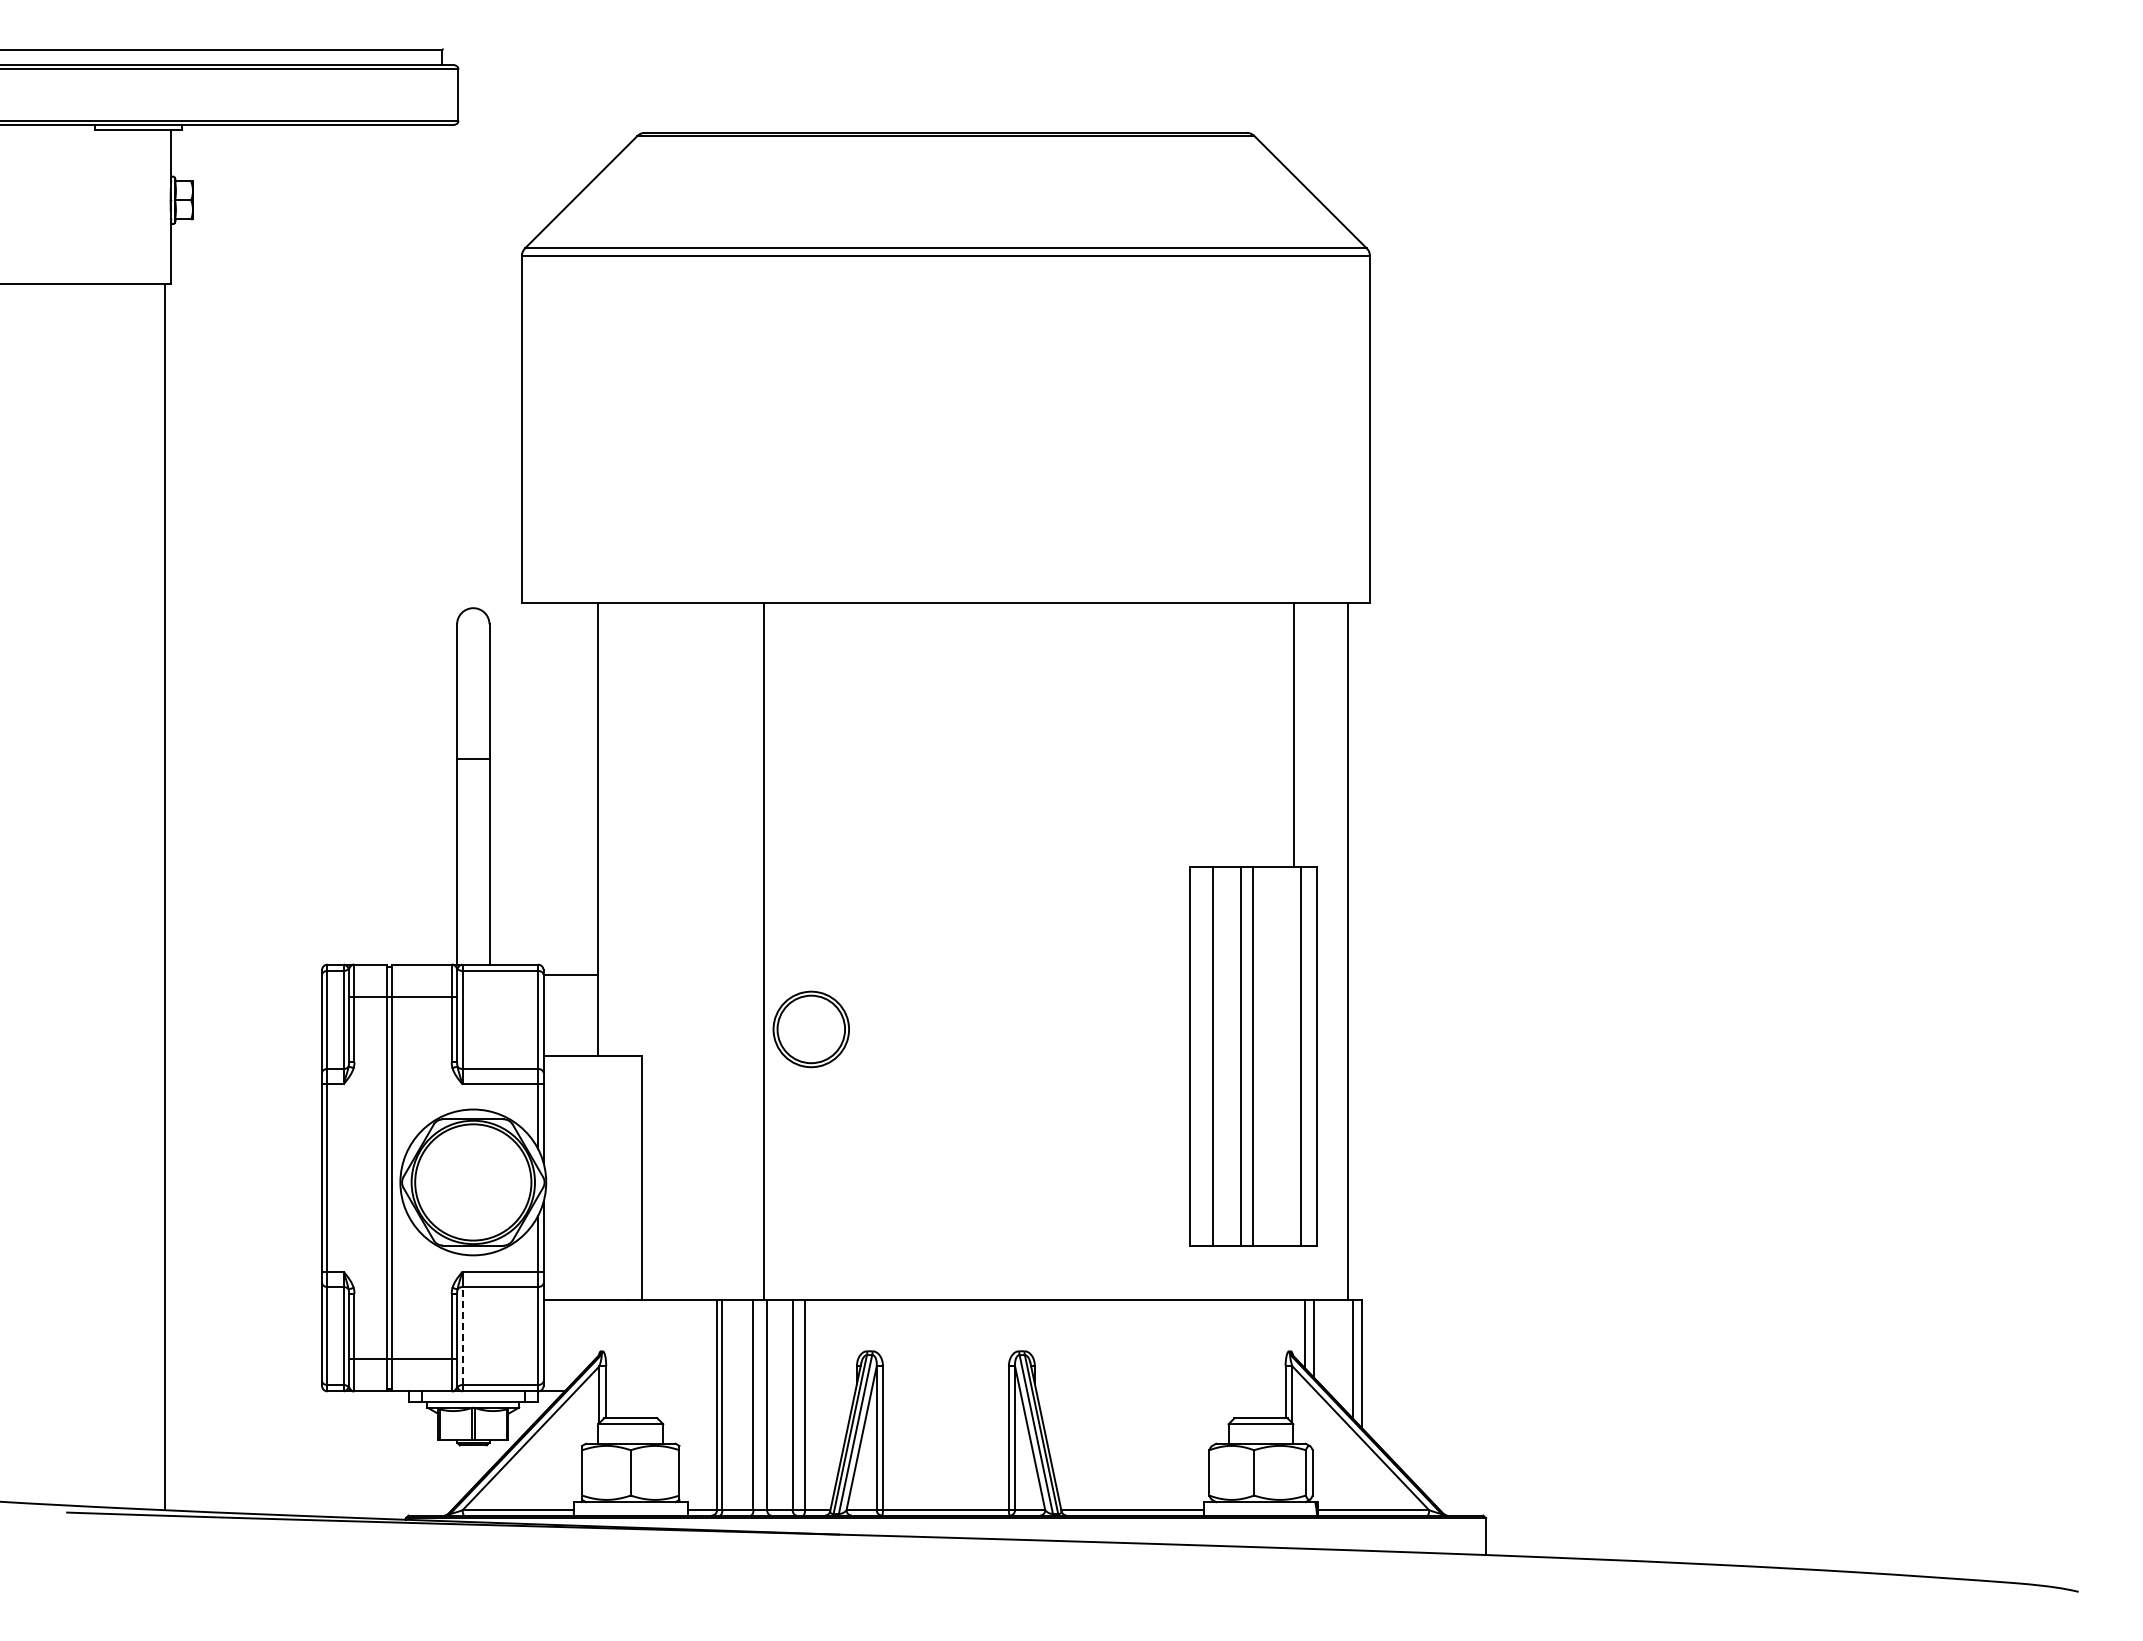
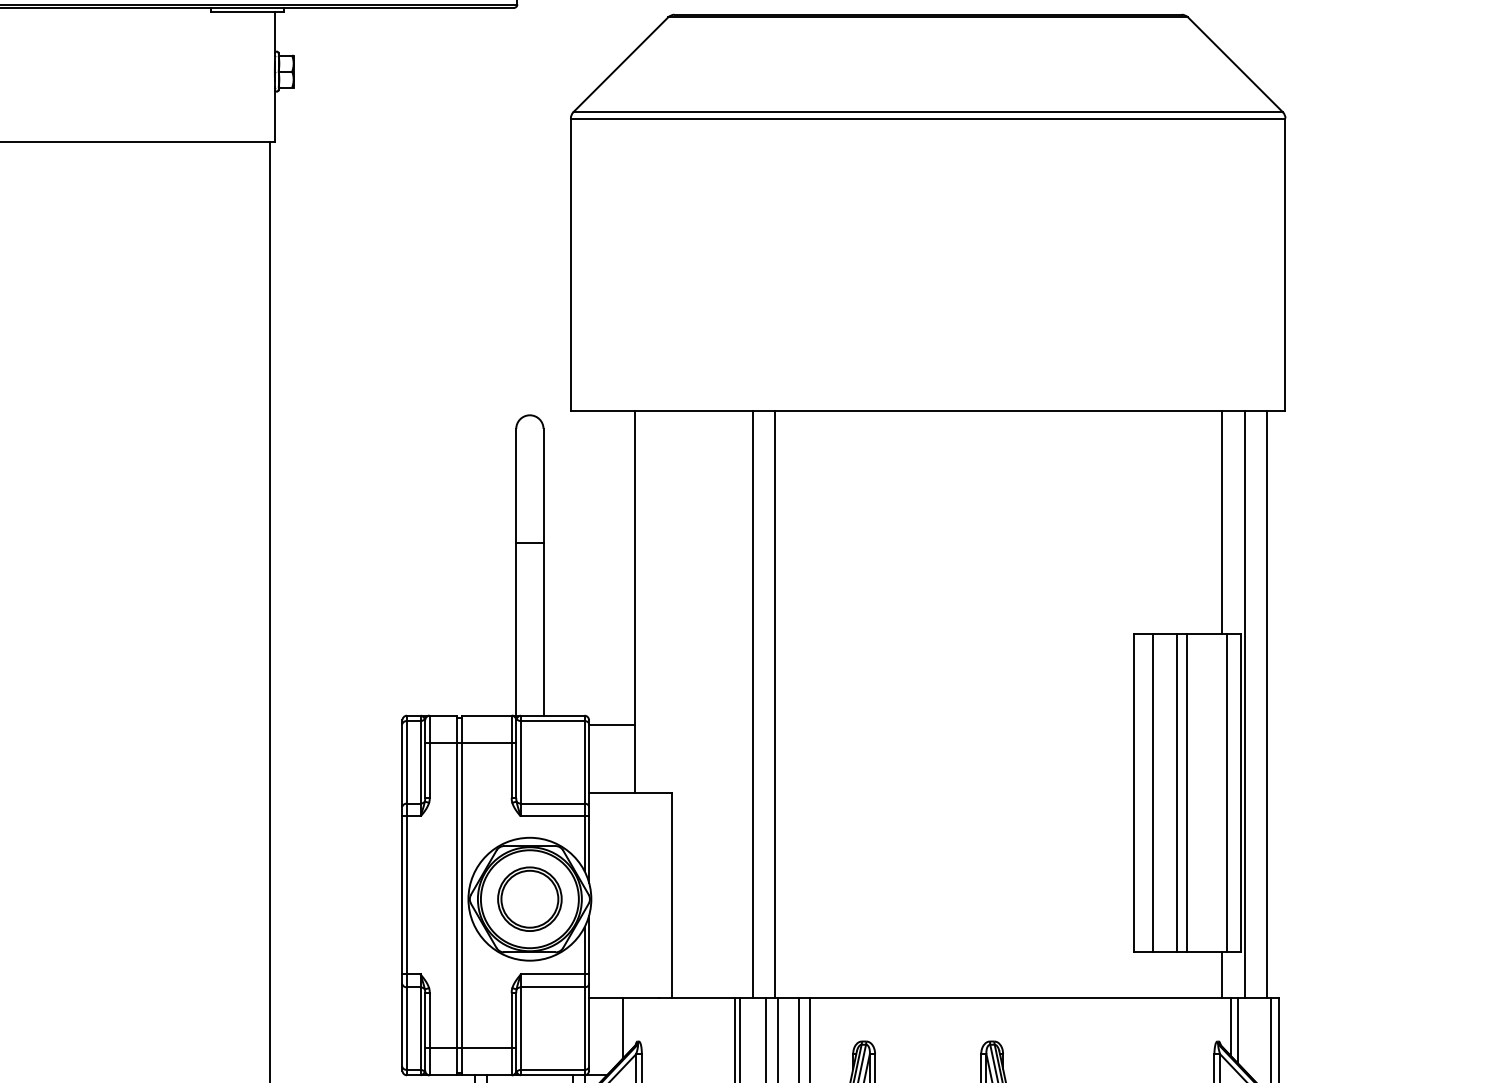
line: (738, 950) -> (753, 703), added
line: (1321, 950) -> (1244, 703), added
part: (810, 1029) -> (529, 899), moved
line: (1294, 1272) -> (1221, 975), added
line: (584, 1335) -> (623, 1028), added
line: (462, 1336) -> (520, 1029), dashed -> solid

